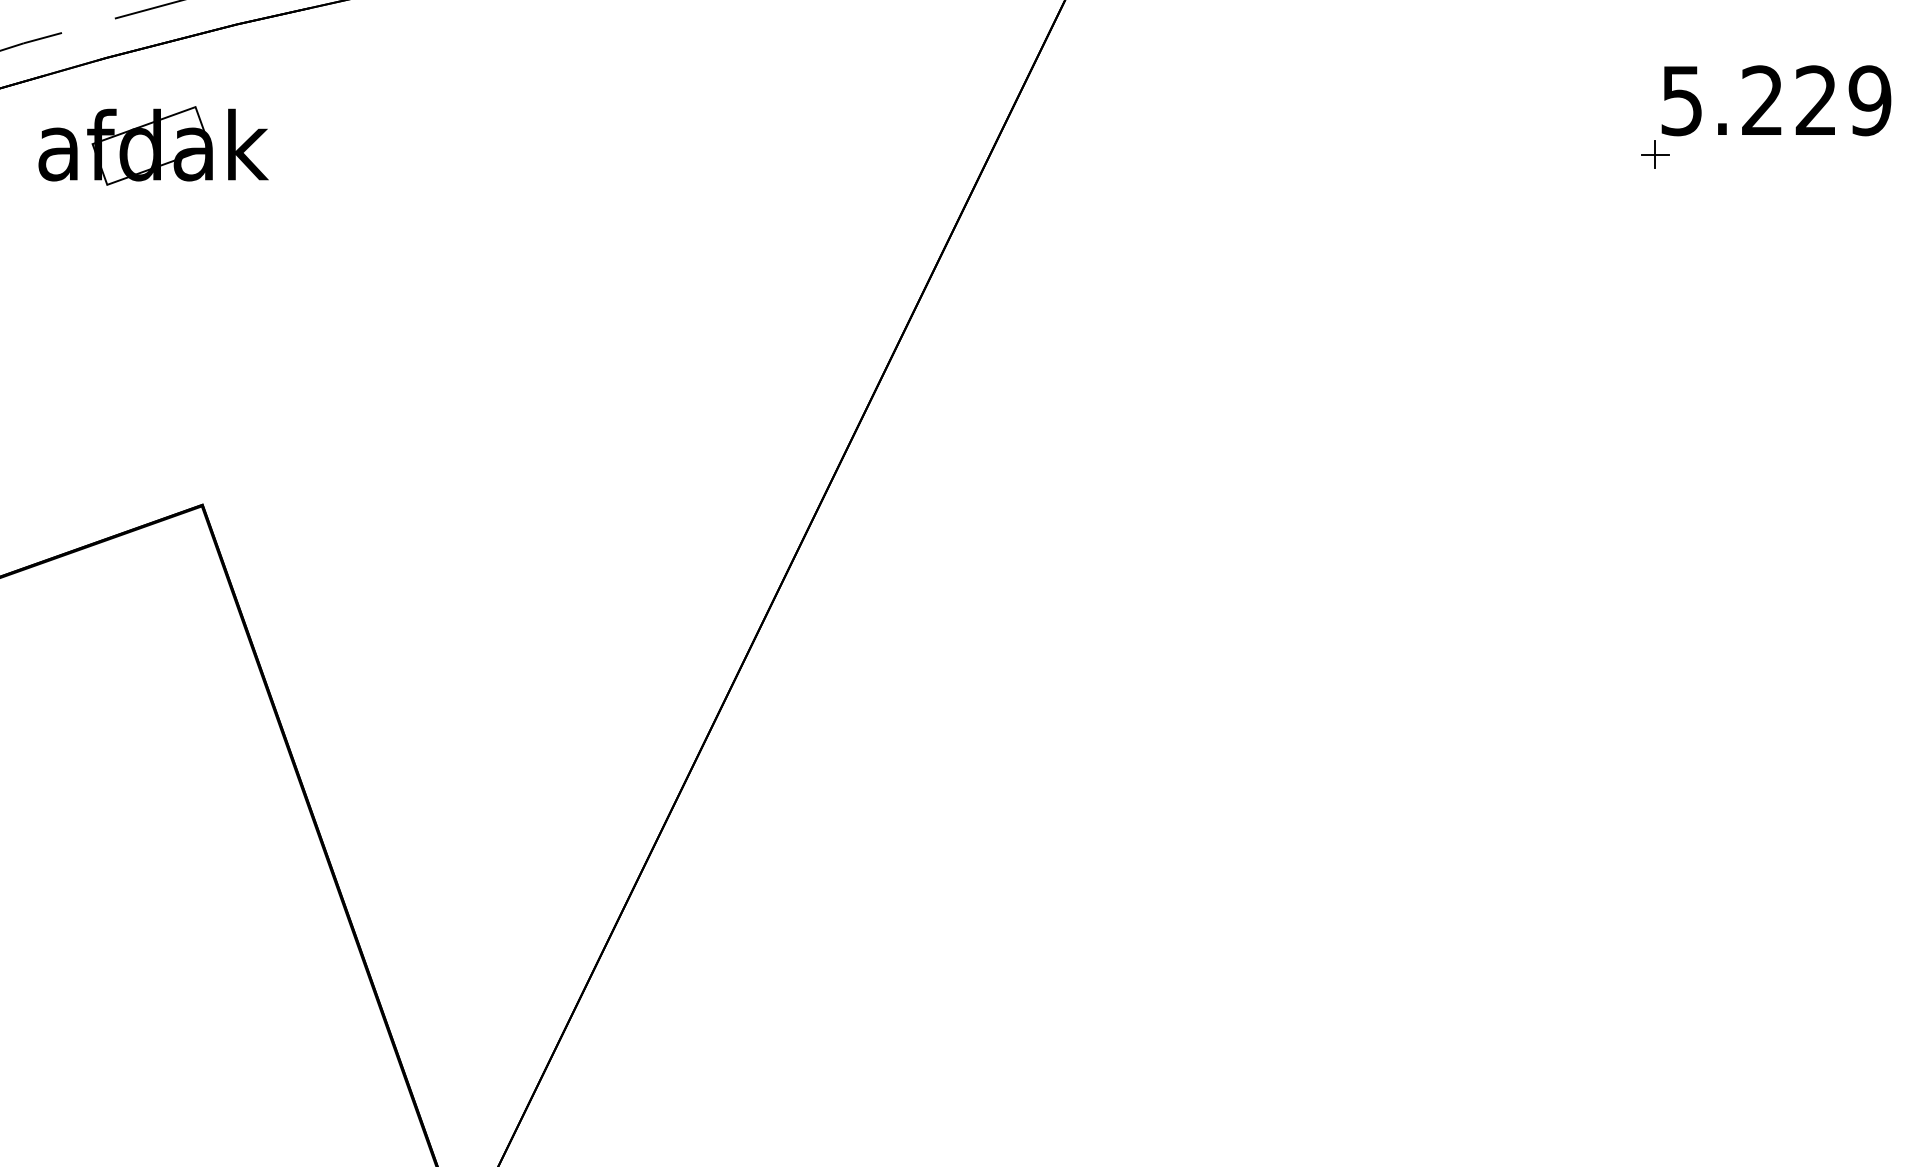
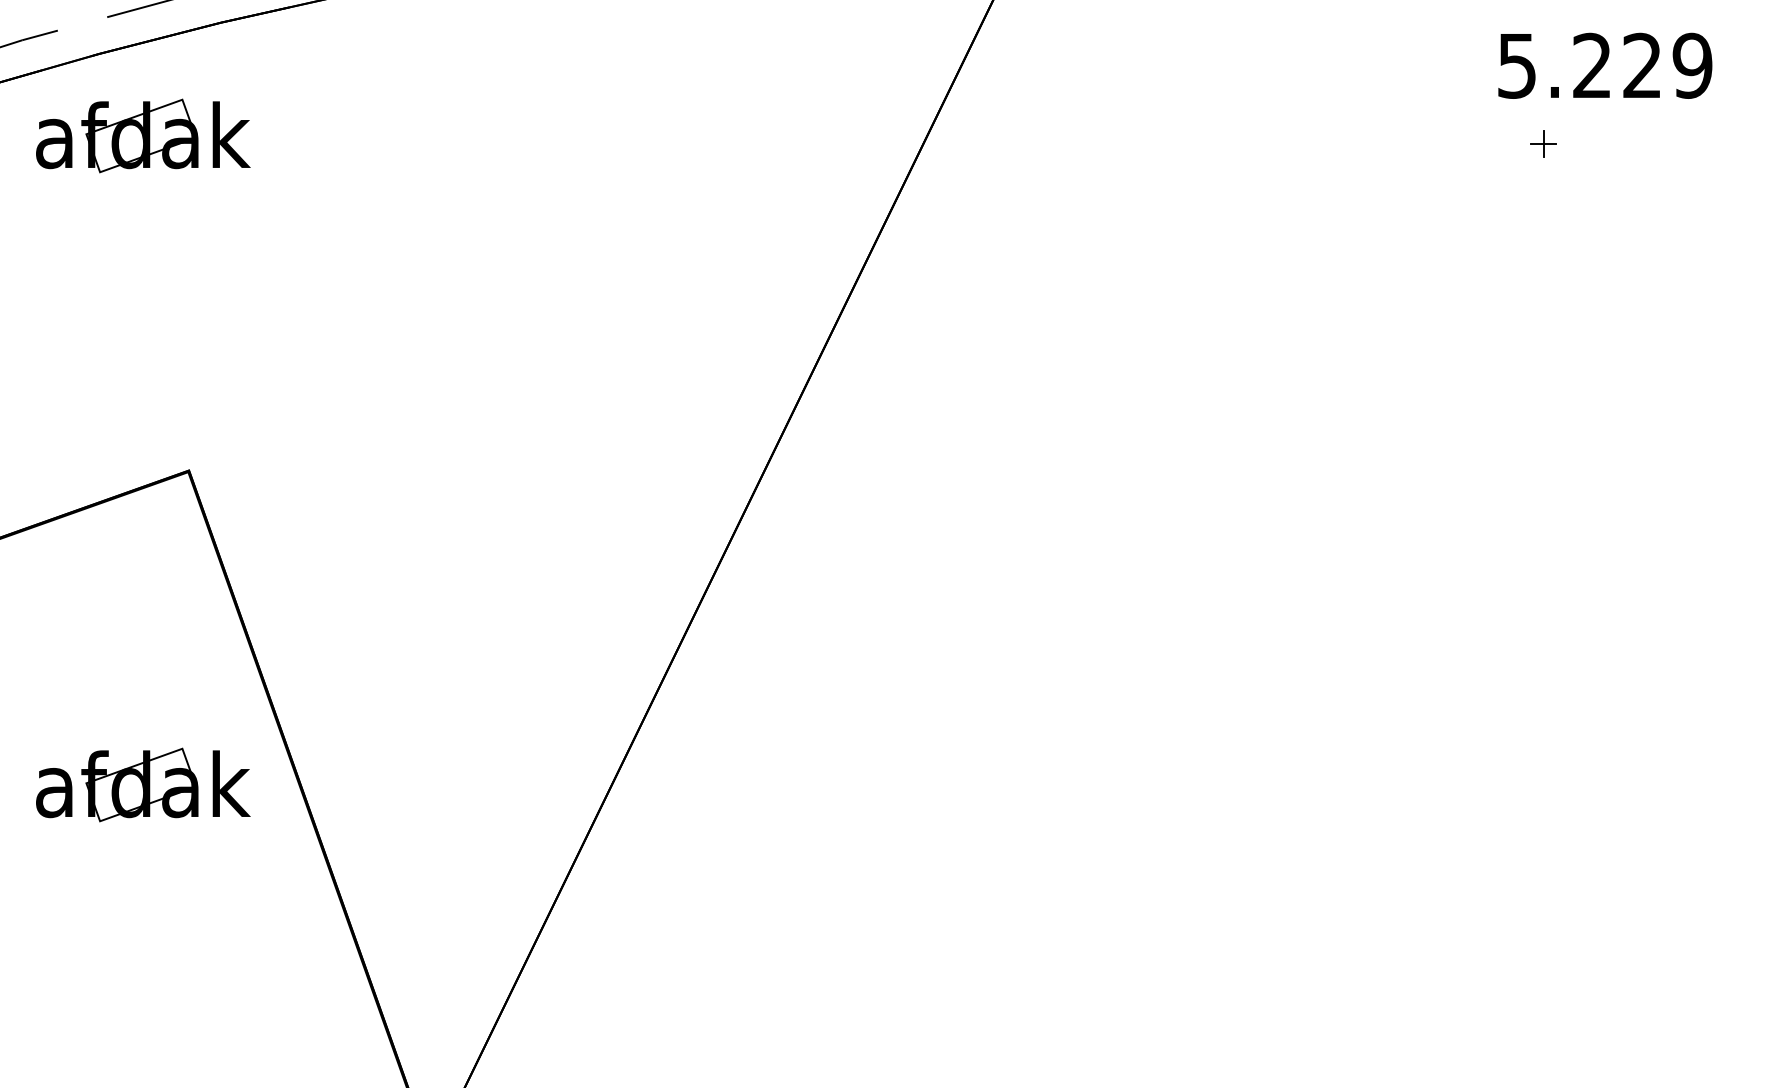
text: (1776, 100) -> (1605, 65), moved
part: (153, 841) -> (143, 784), added

